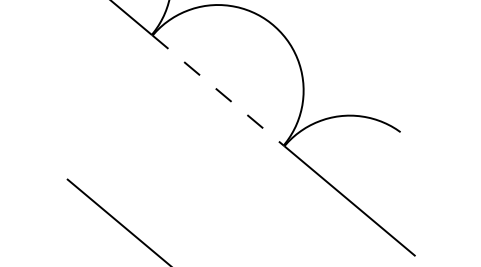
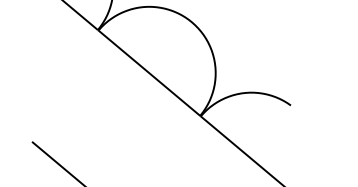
line: (218, 90) -> (149, 73), dashed -> solid

